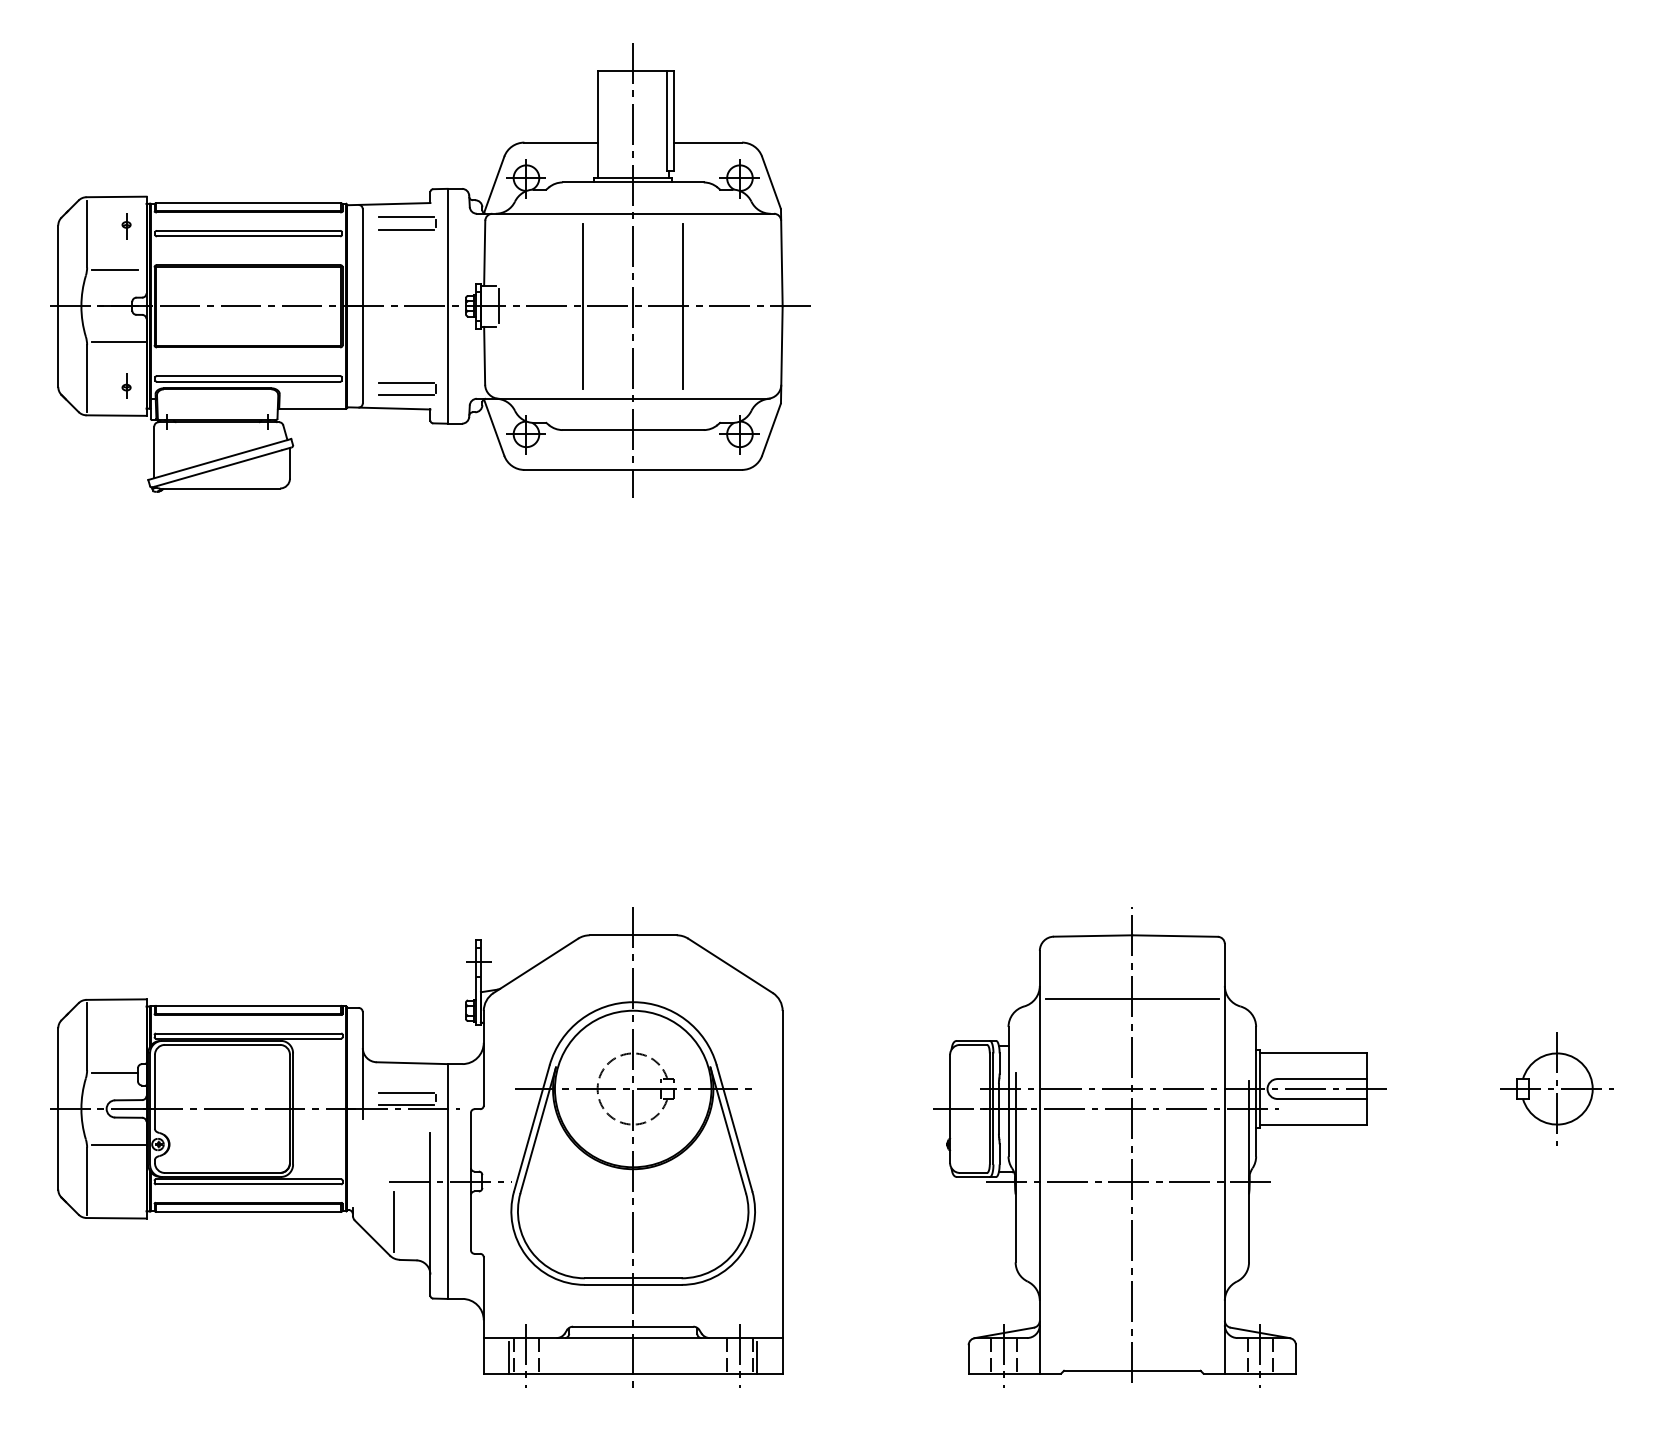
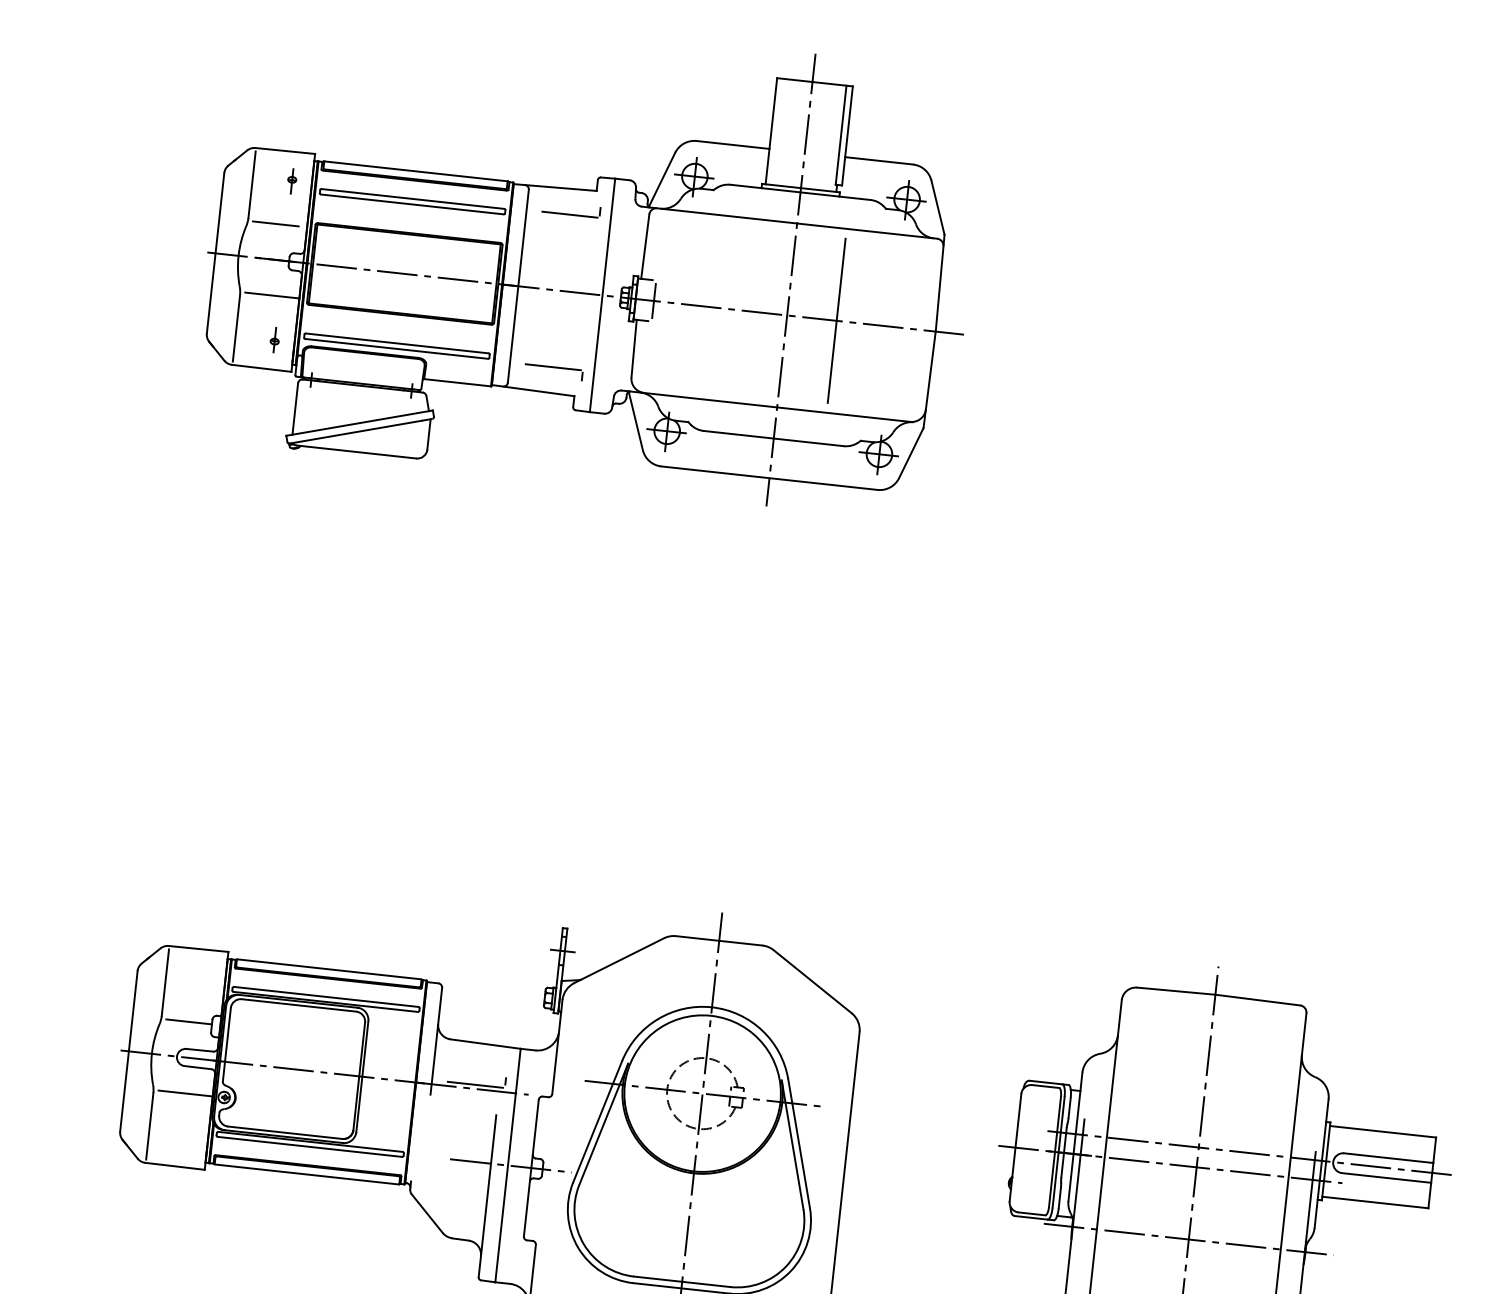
line: (406, 217) -> (571, 202), removed
line: (583, 305) -> (737, 309), removed
line: (406, 395) -> (552, 379), removed
line: (1131, 999) -> (1207, 1058), removed
line: (406, 1092) -> (476, 1072), removed
line: (394, 1221) -> (450, 1199), removed

